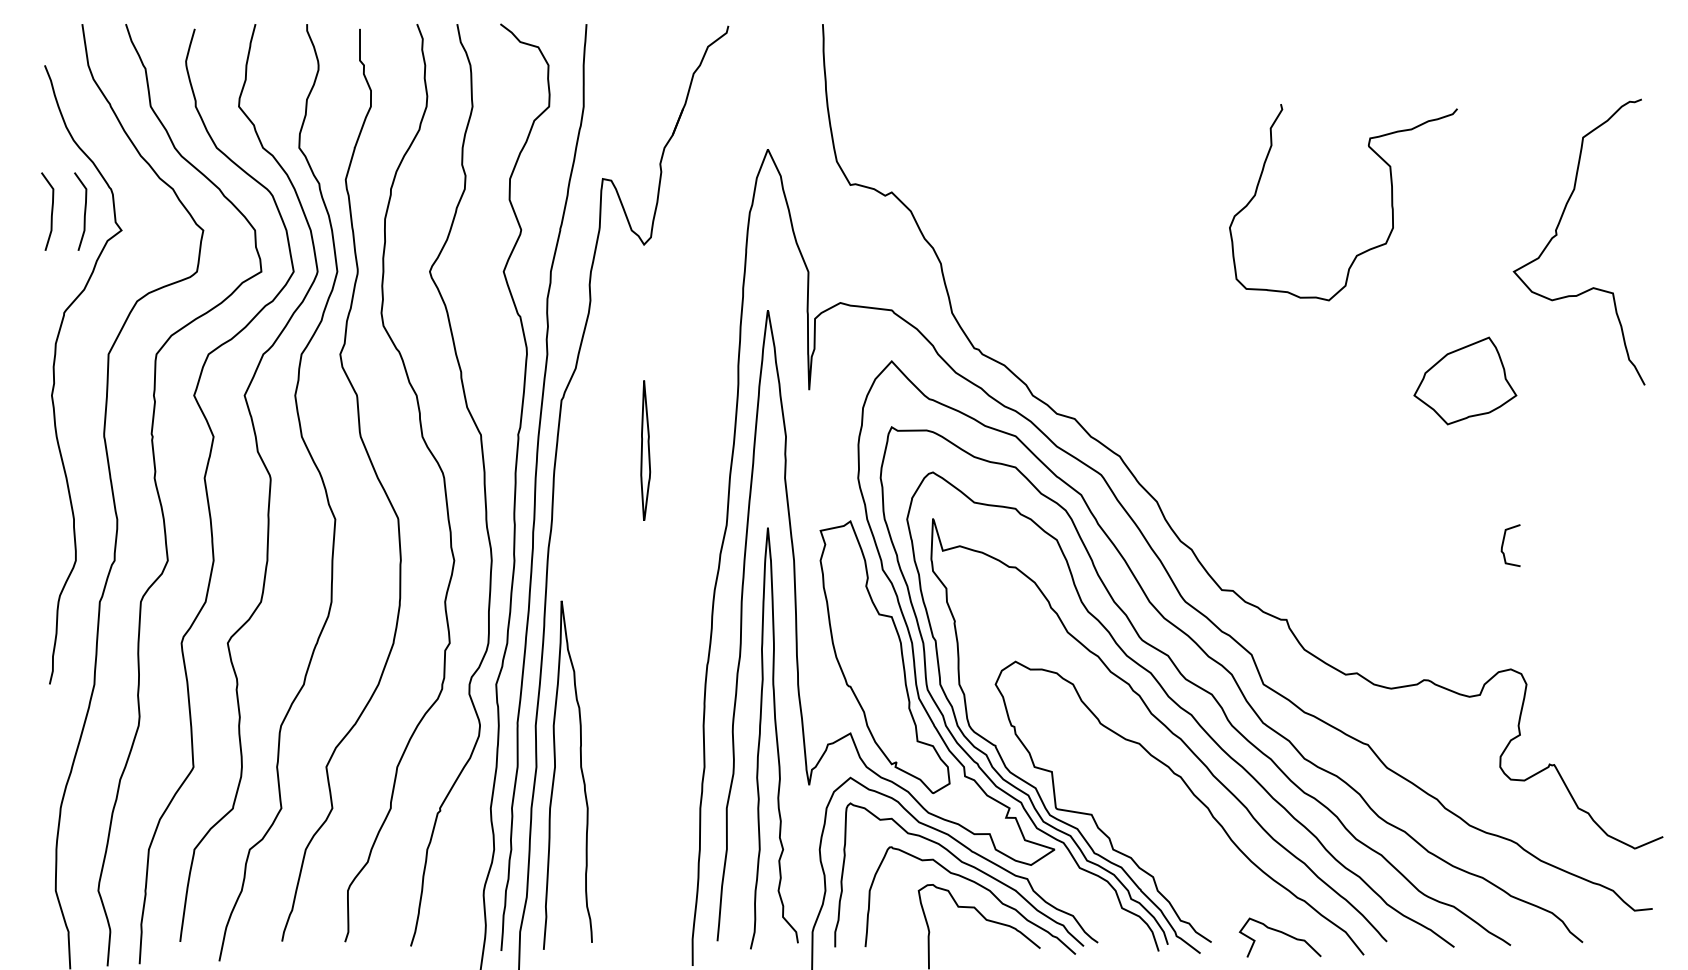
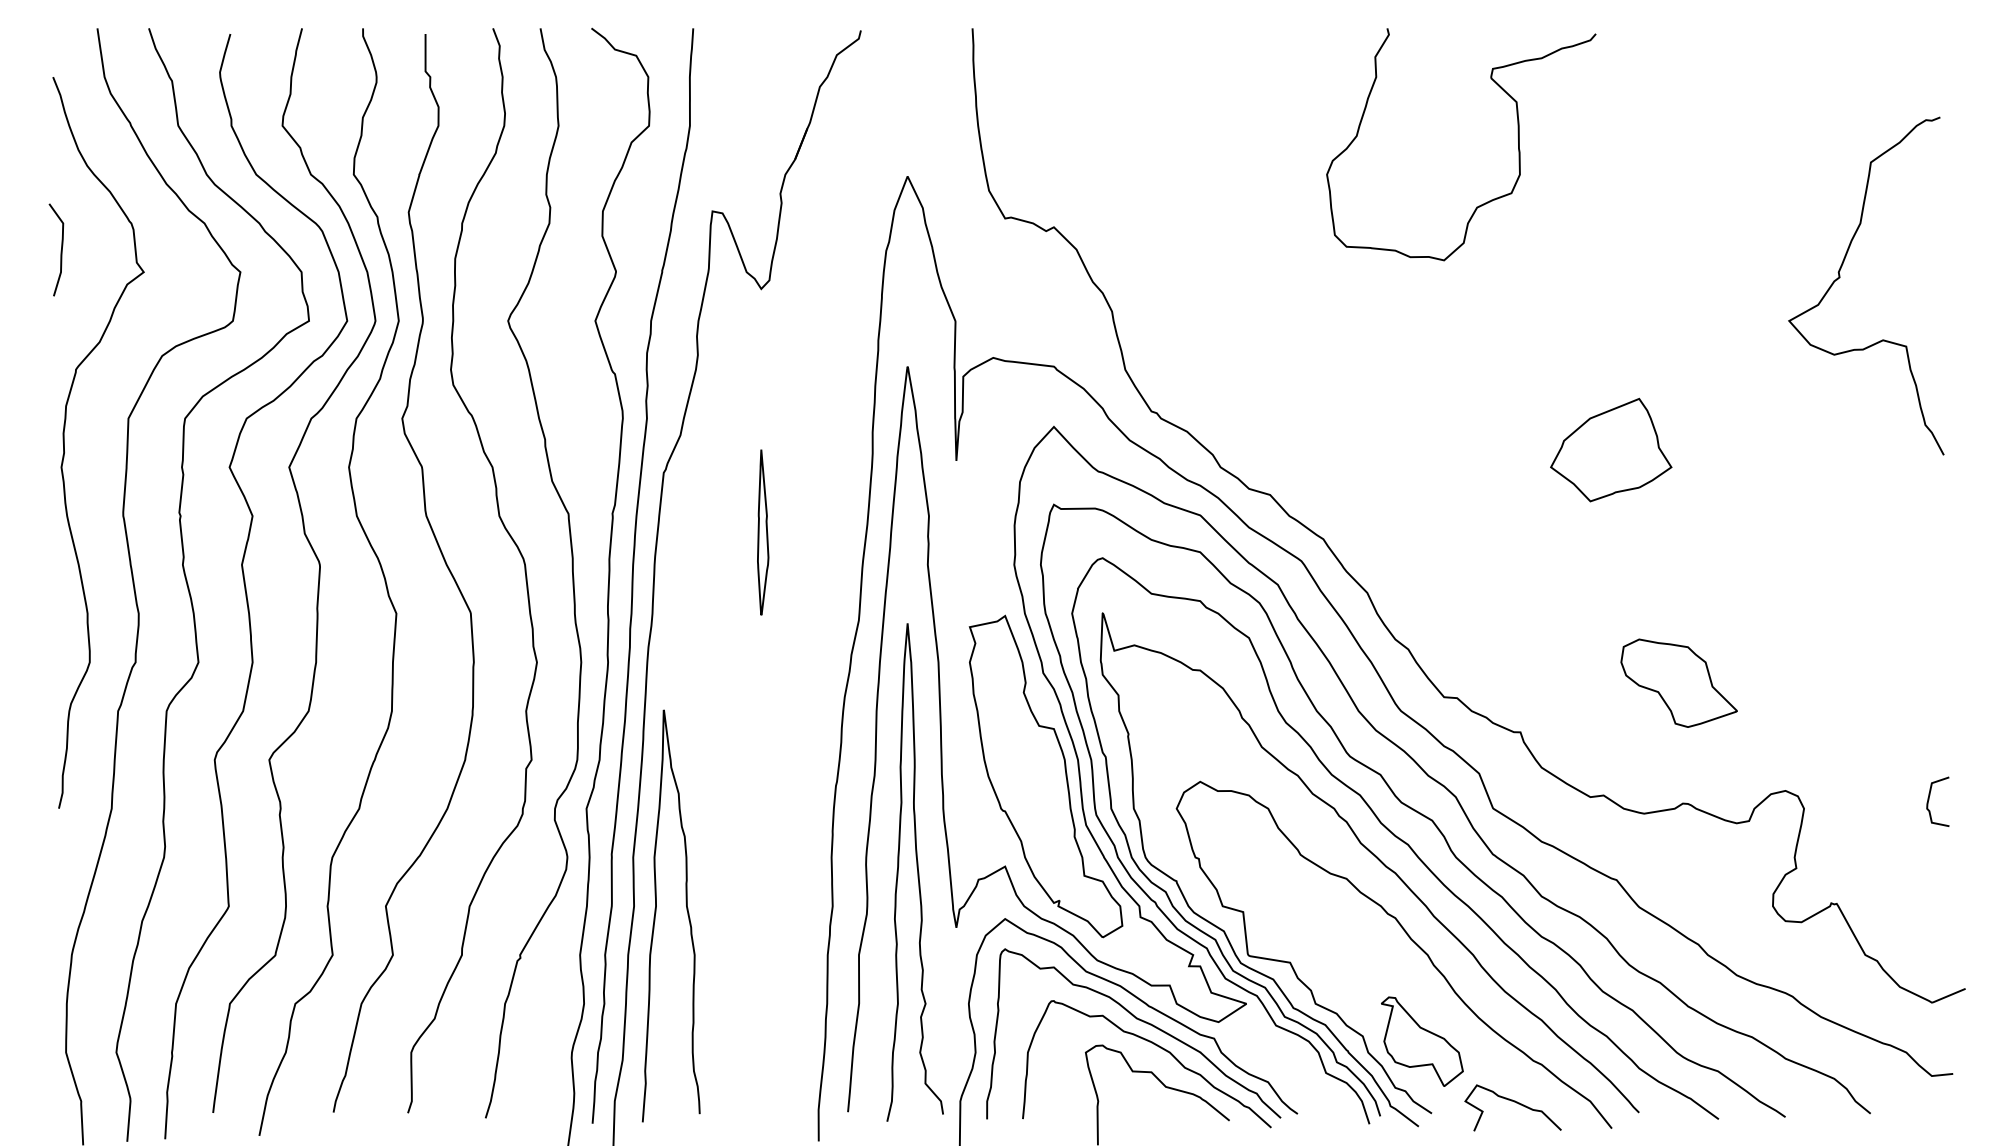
curve: (1391, 202) -> (1518, 144), moved
curve: (84, 211) -> (99, 249), removed
part: (1465, 380) -> (1611, 449), moved
curve: (1503, 545) -> (1929, 801), moved
part: (1420, 578) -> (1678, 683), added
part: (1203, 881) -> (1422, 1041), added

